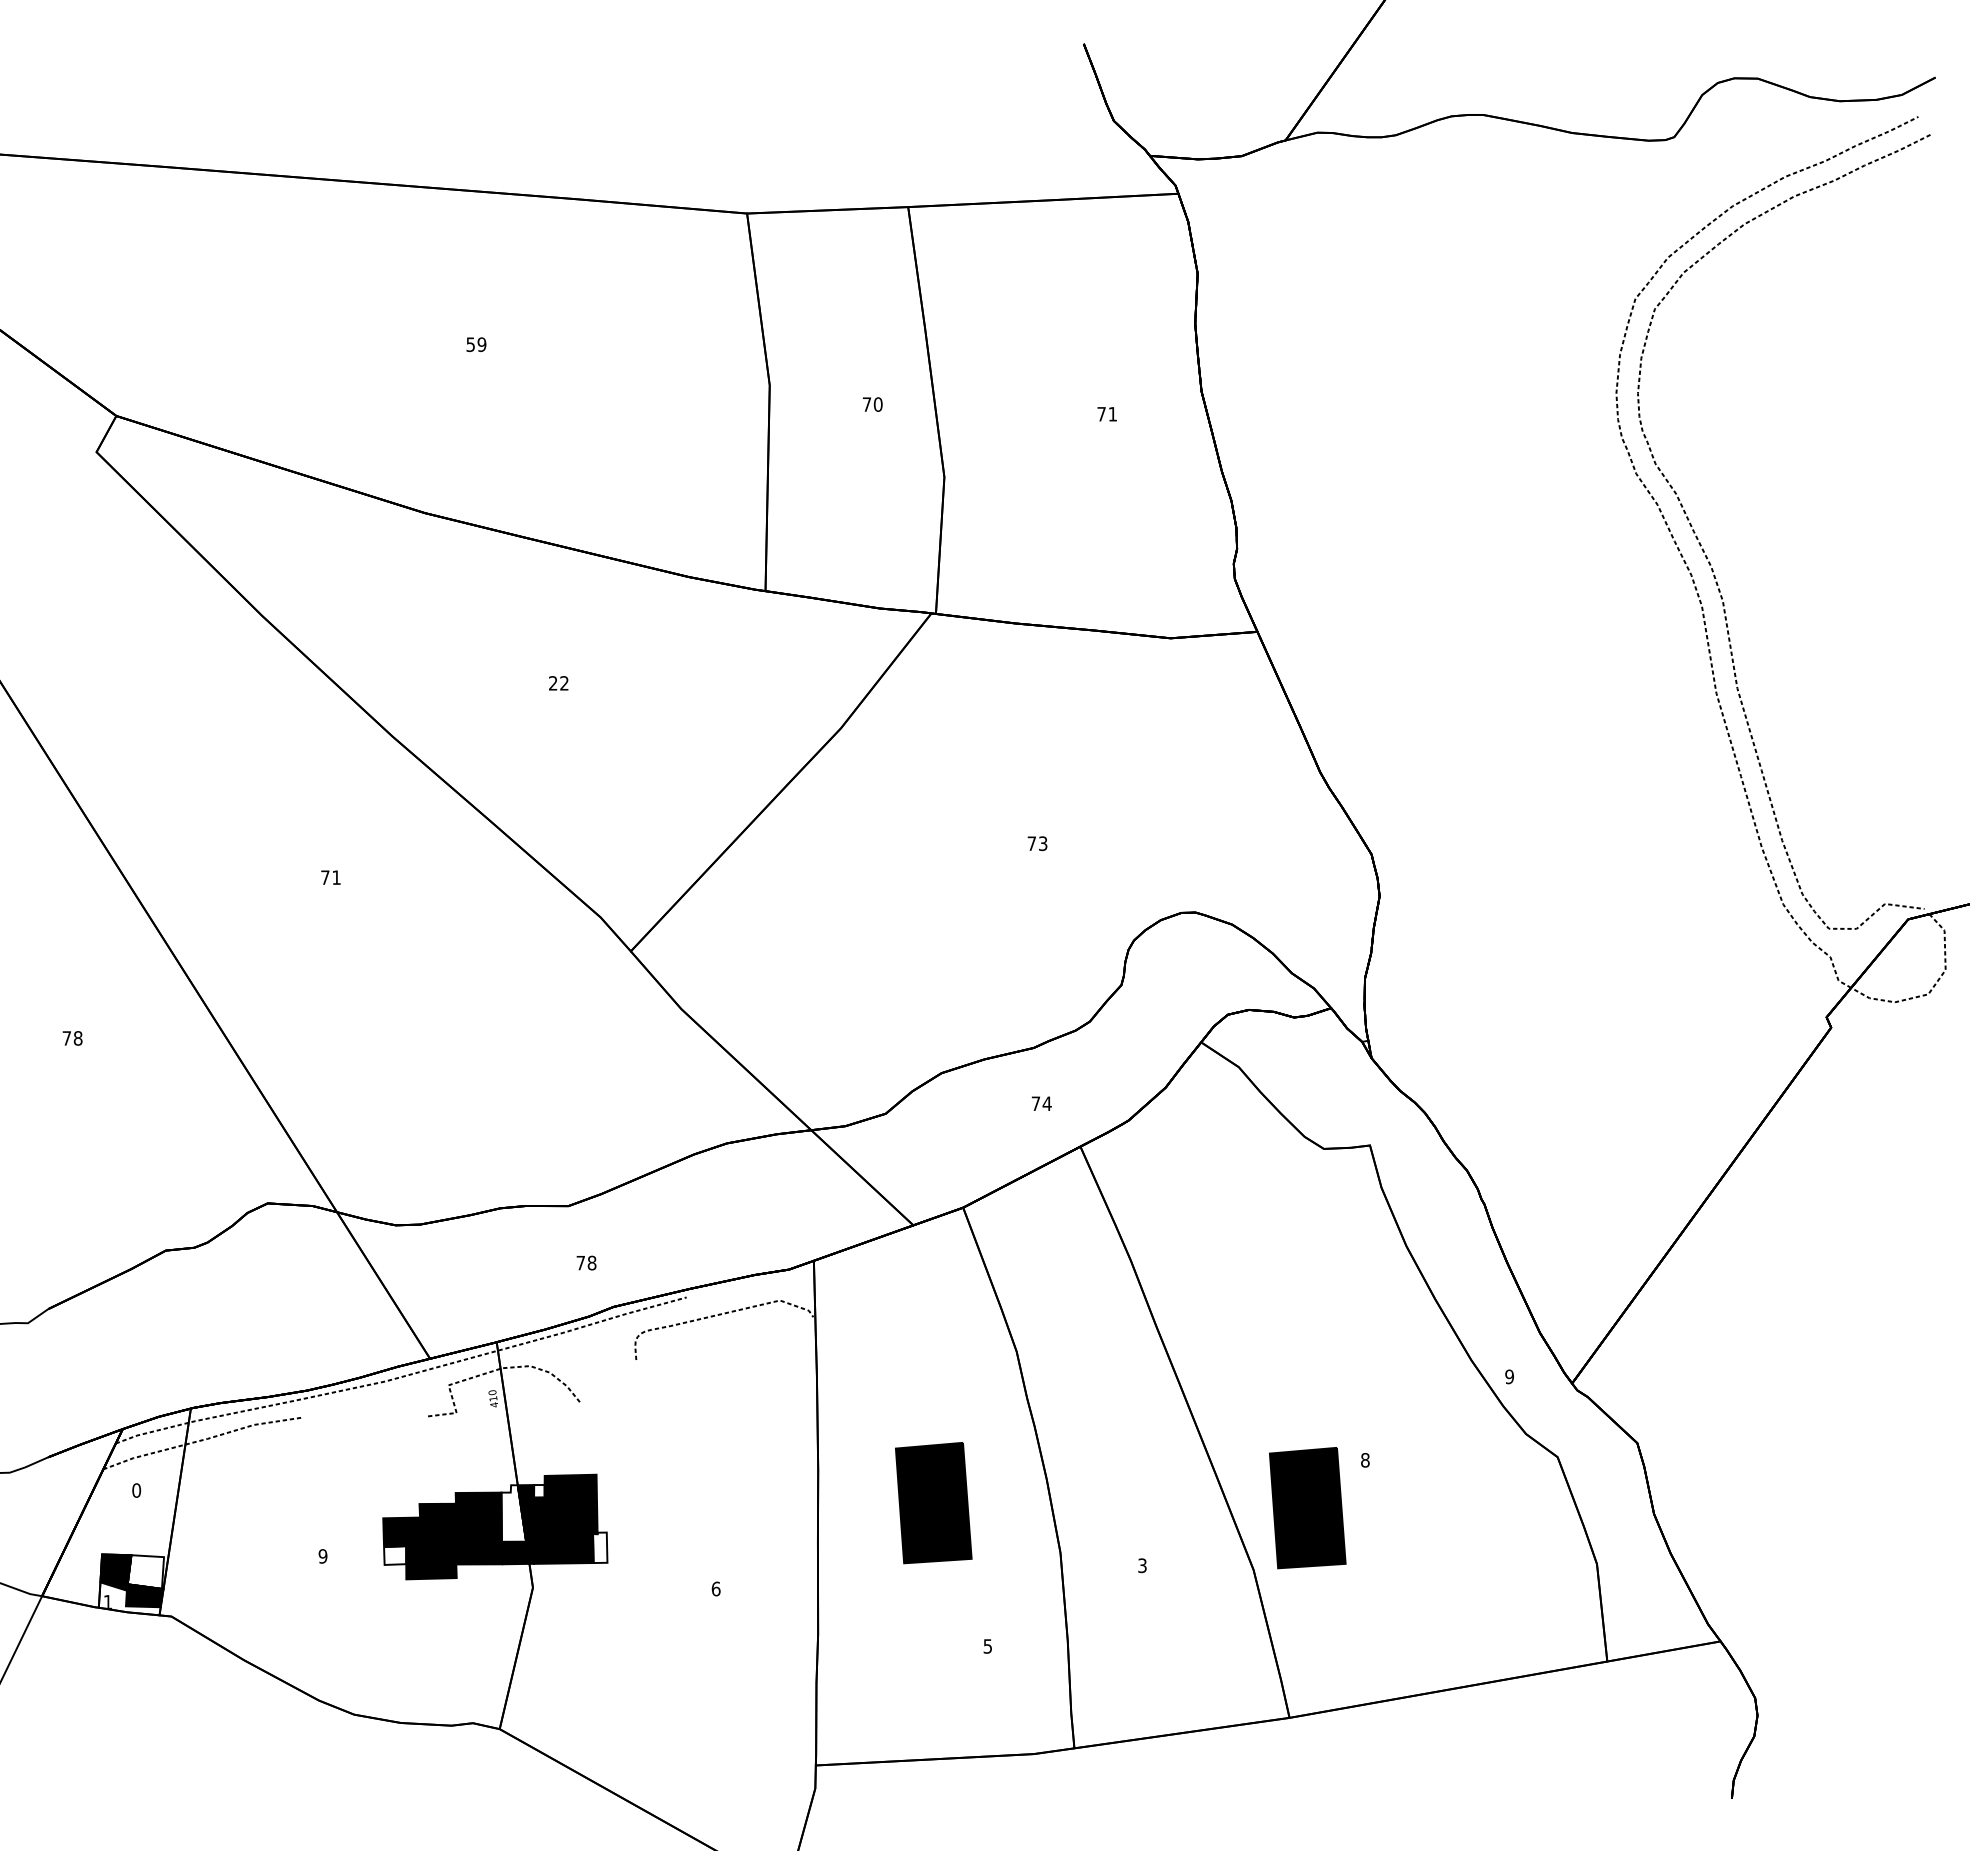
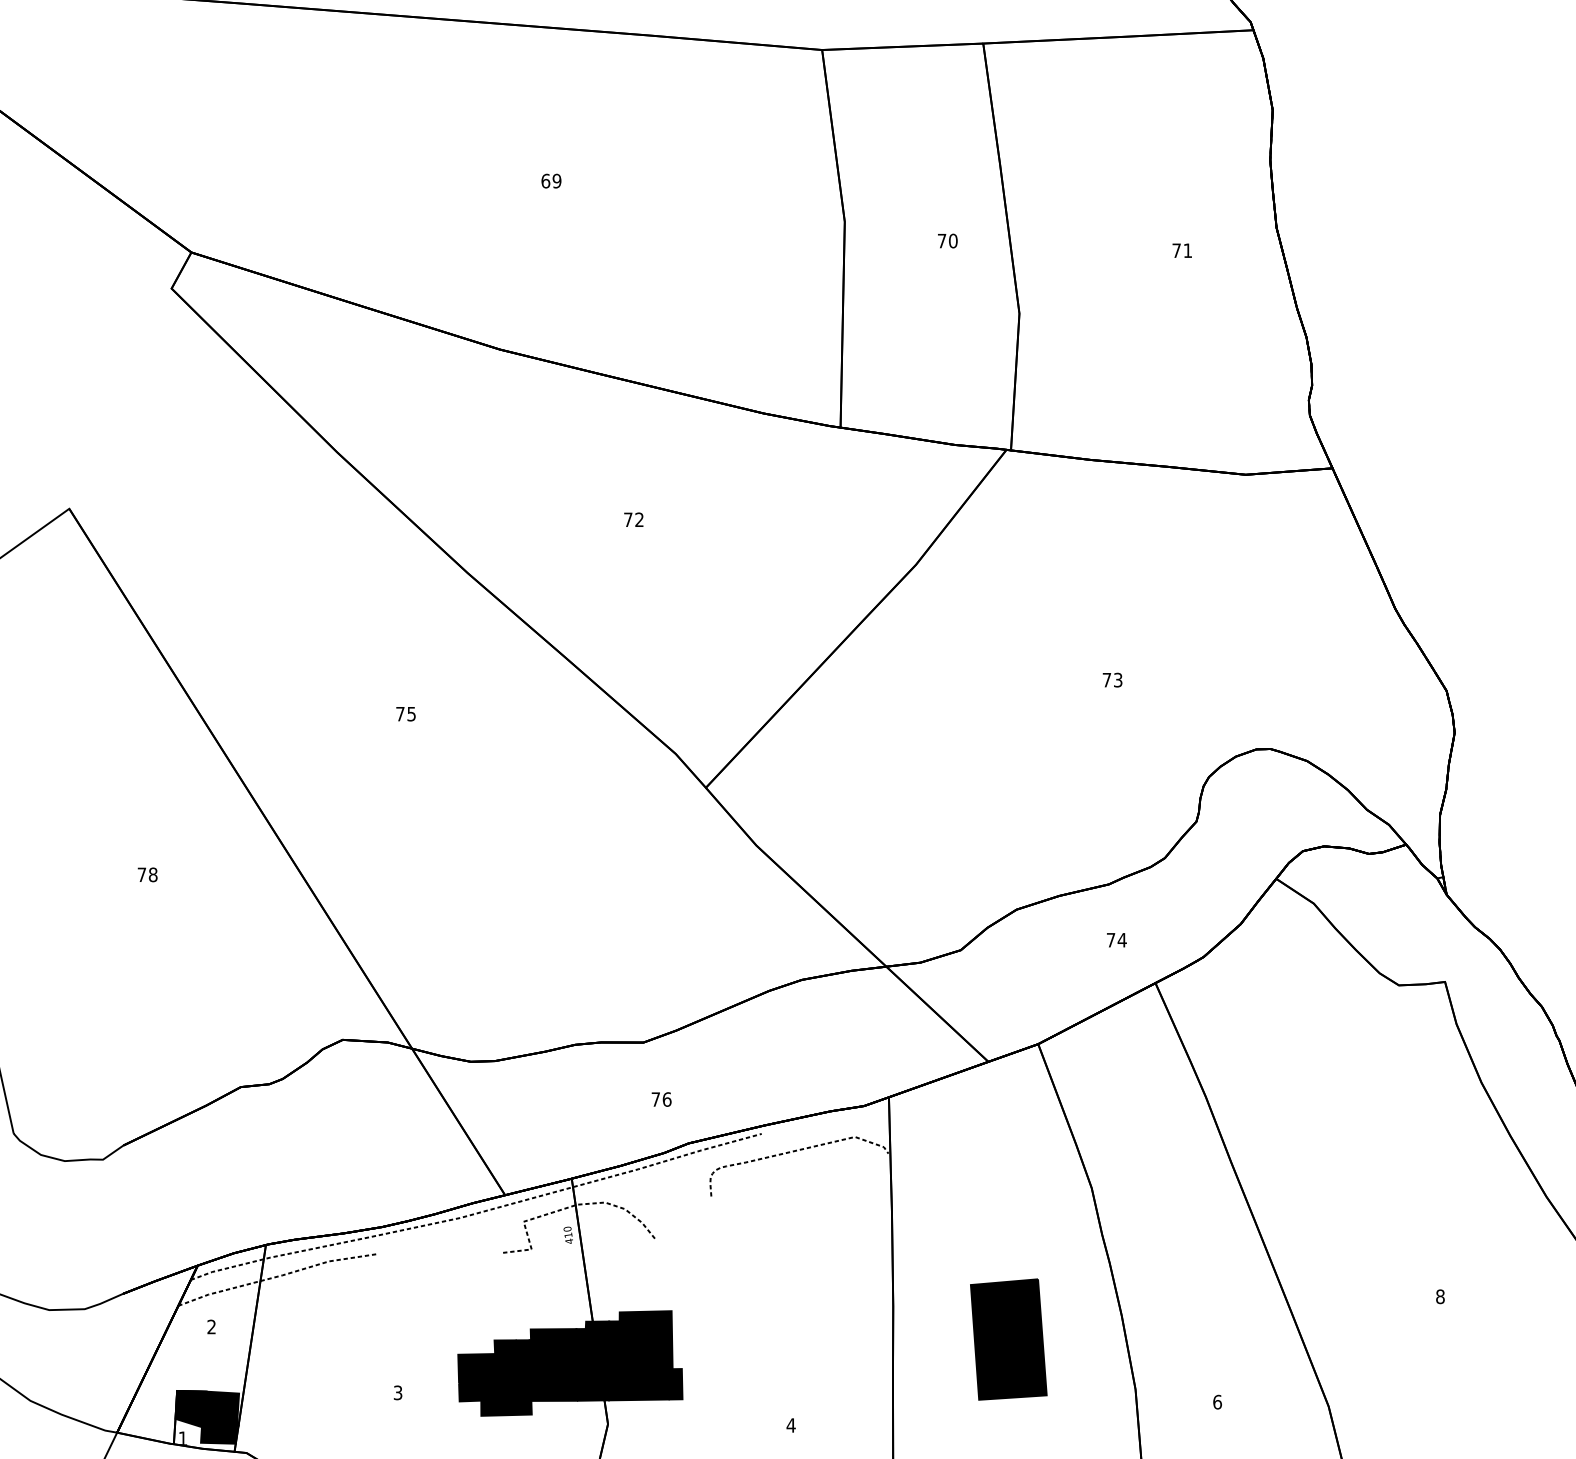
text: (470, 344) -> (545, 180), 59 -> 69
text: (553, 683) -> (628, 519), 22 -> 72
text: (336, 877) -> (411, 713), 71 -> 75
text: (591, 1262) -> (666, 1098), 78 -> 76
text: (136, 1490) -> (211, 1326), 0 -> 2
fill: (539, 1490) -> (614, 1326), added
part: (1307, 1508) -> (1382, 1344), removed
fill: (513, 1513) -> (588, 1349), added
fill: (600, 1547) -> (675, 1383), added
fill: (395, 1555) -> (470, 1391), added
text: (322, 1556) -> (397, 1392), 9 -> 3
text: (1142, 1565) -> (1217, 1401), 3 -> 6
fill: (145, 1571) -> (220, 1407), added
text: (715, 1588) -> (790, 1424), 6 -> 4

